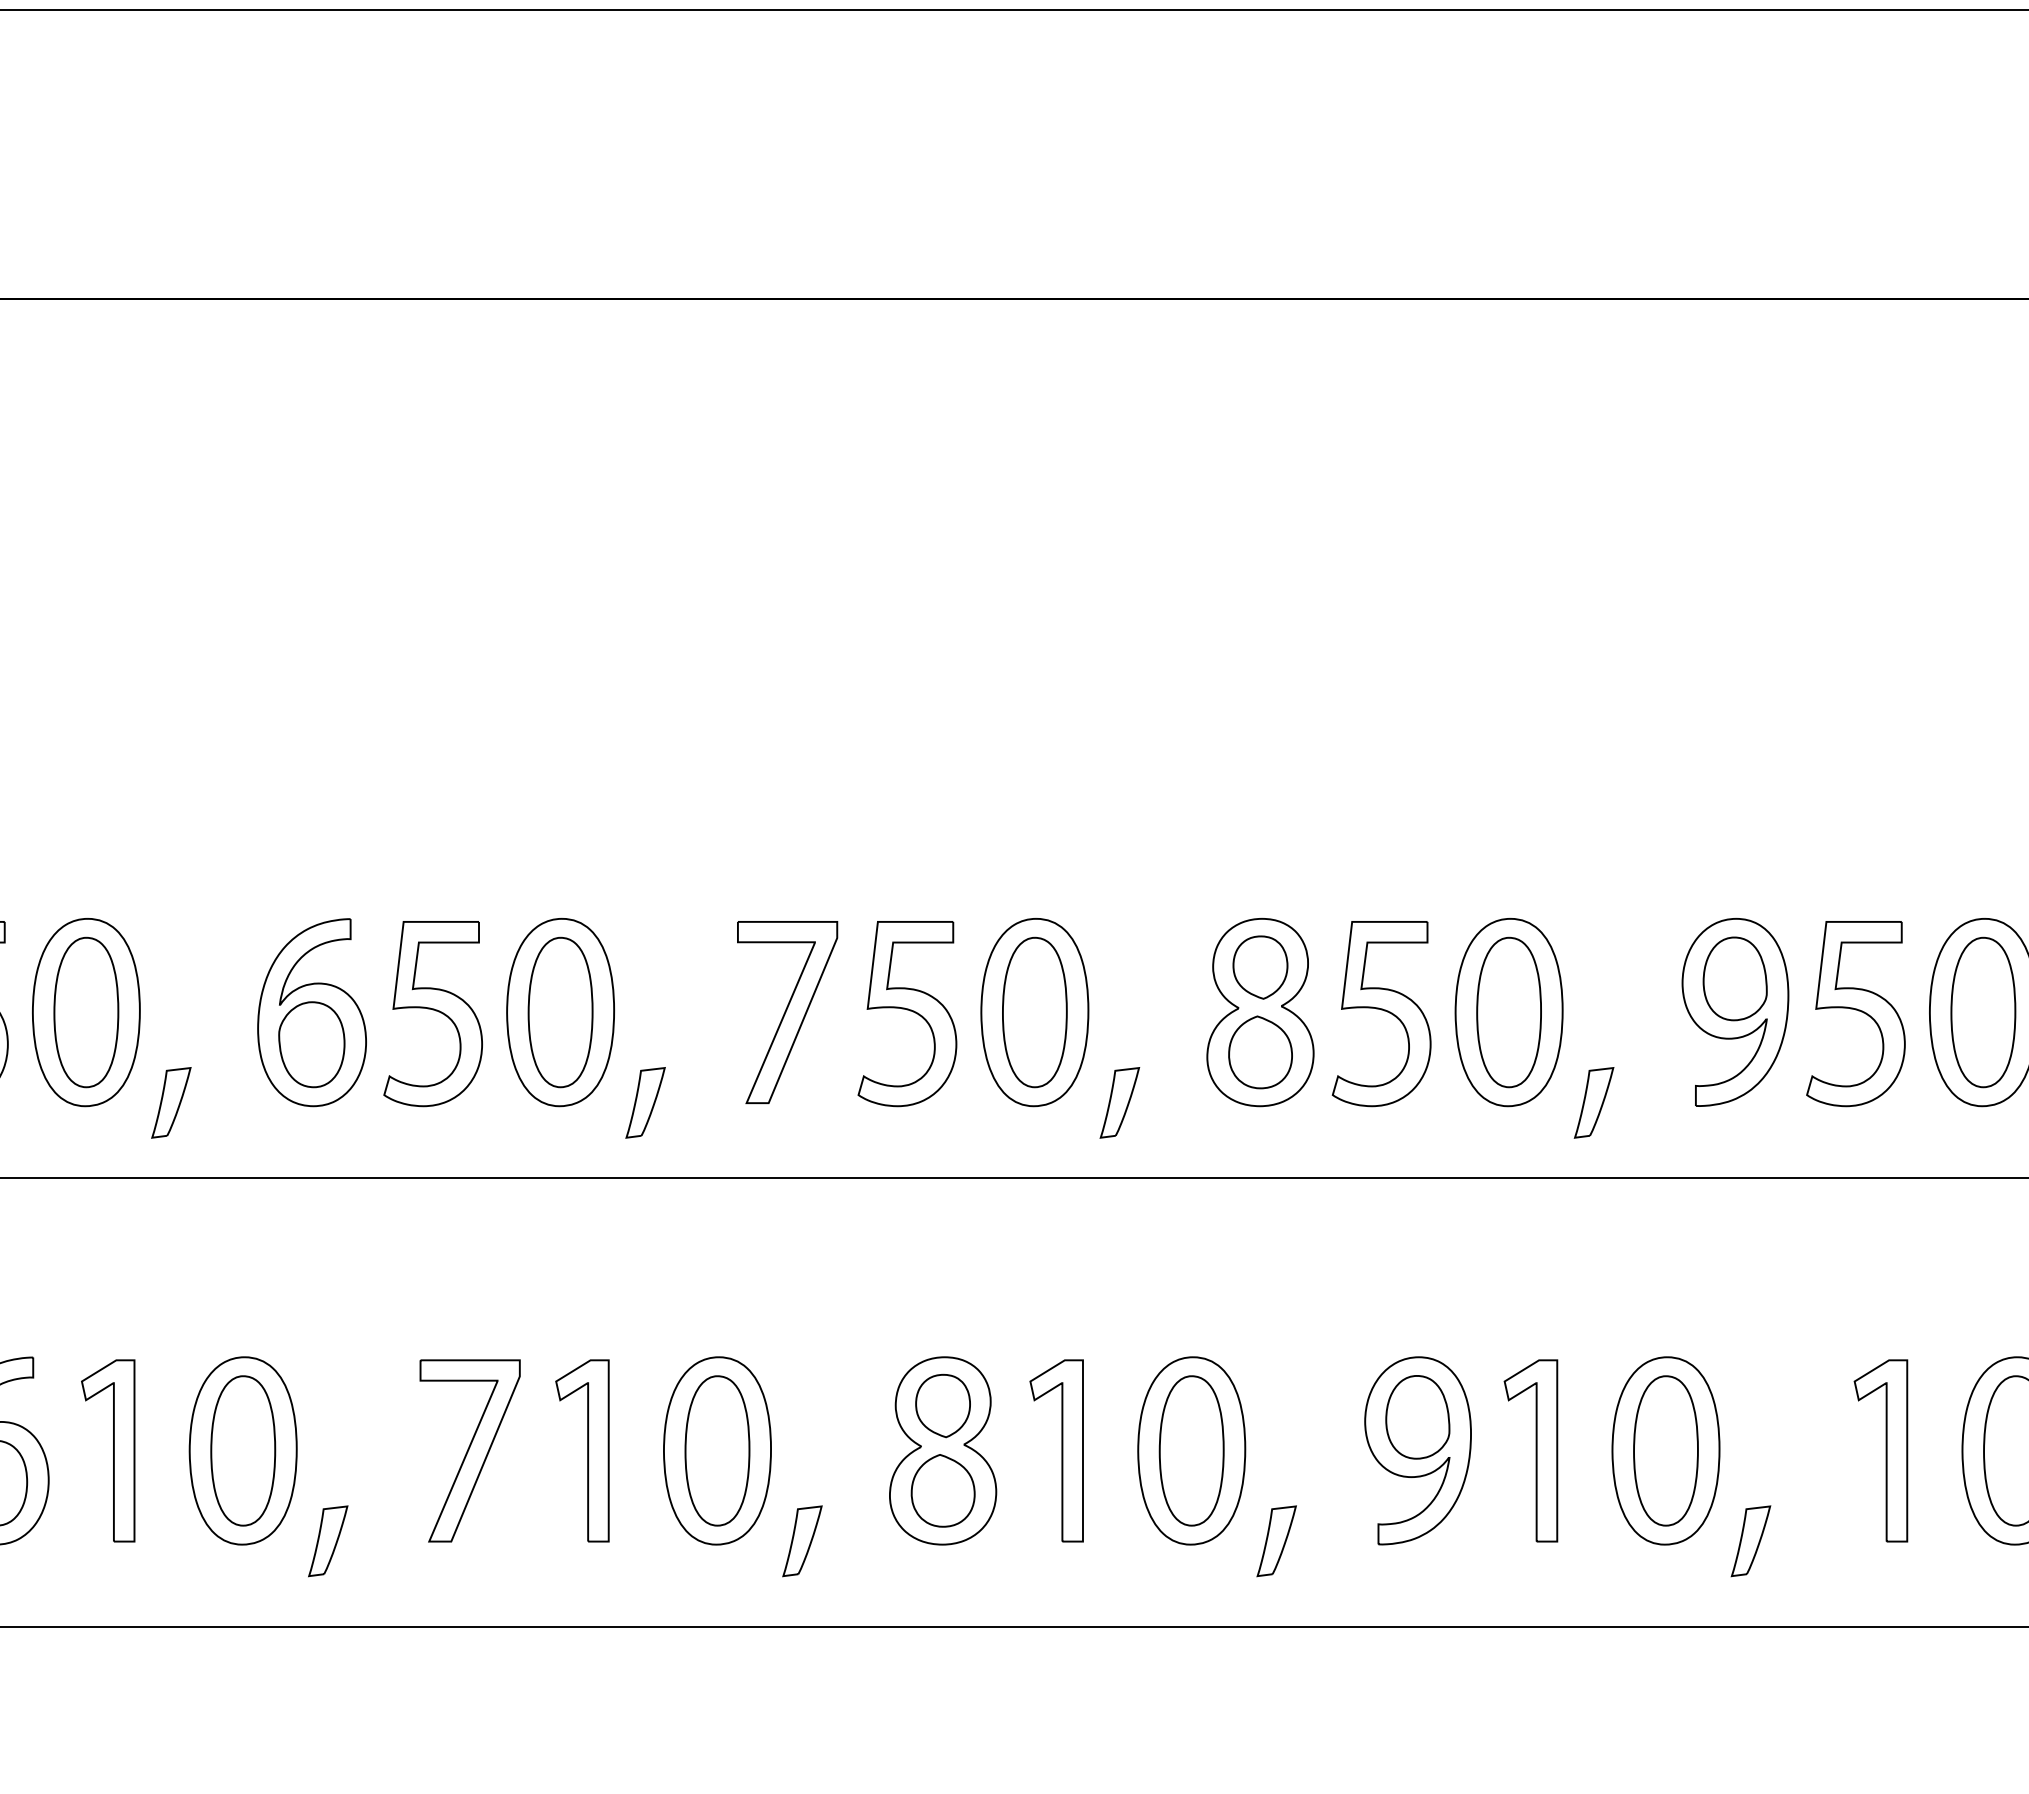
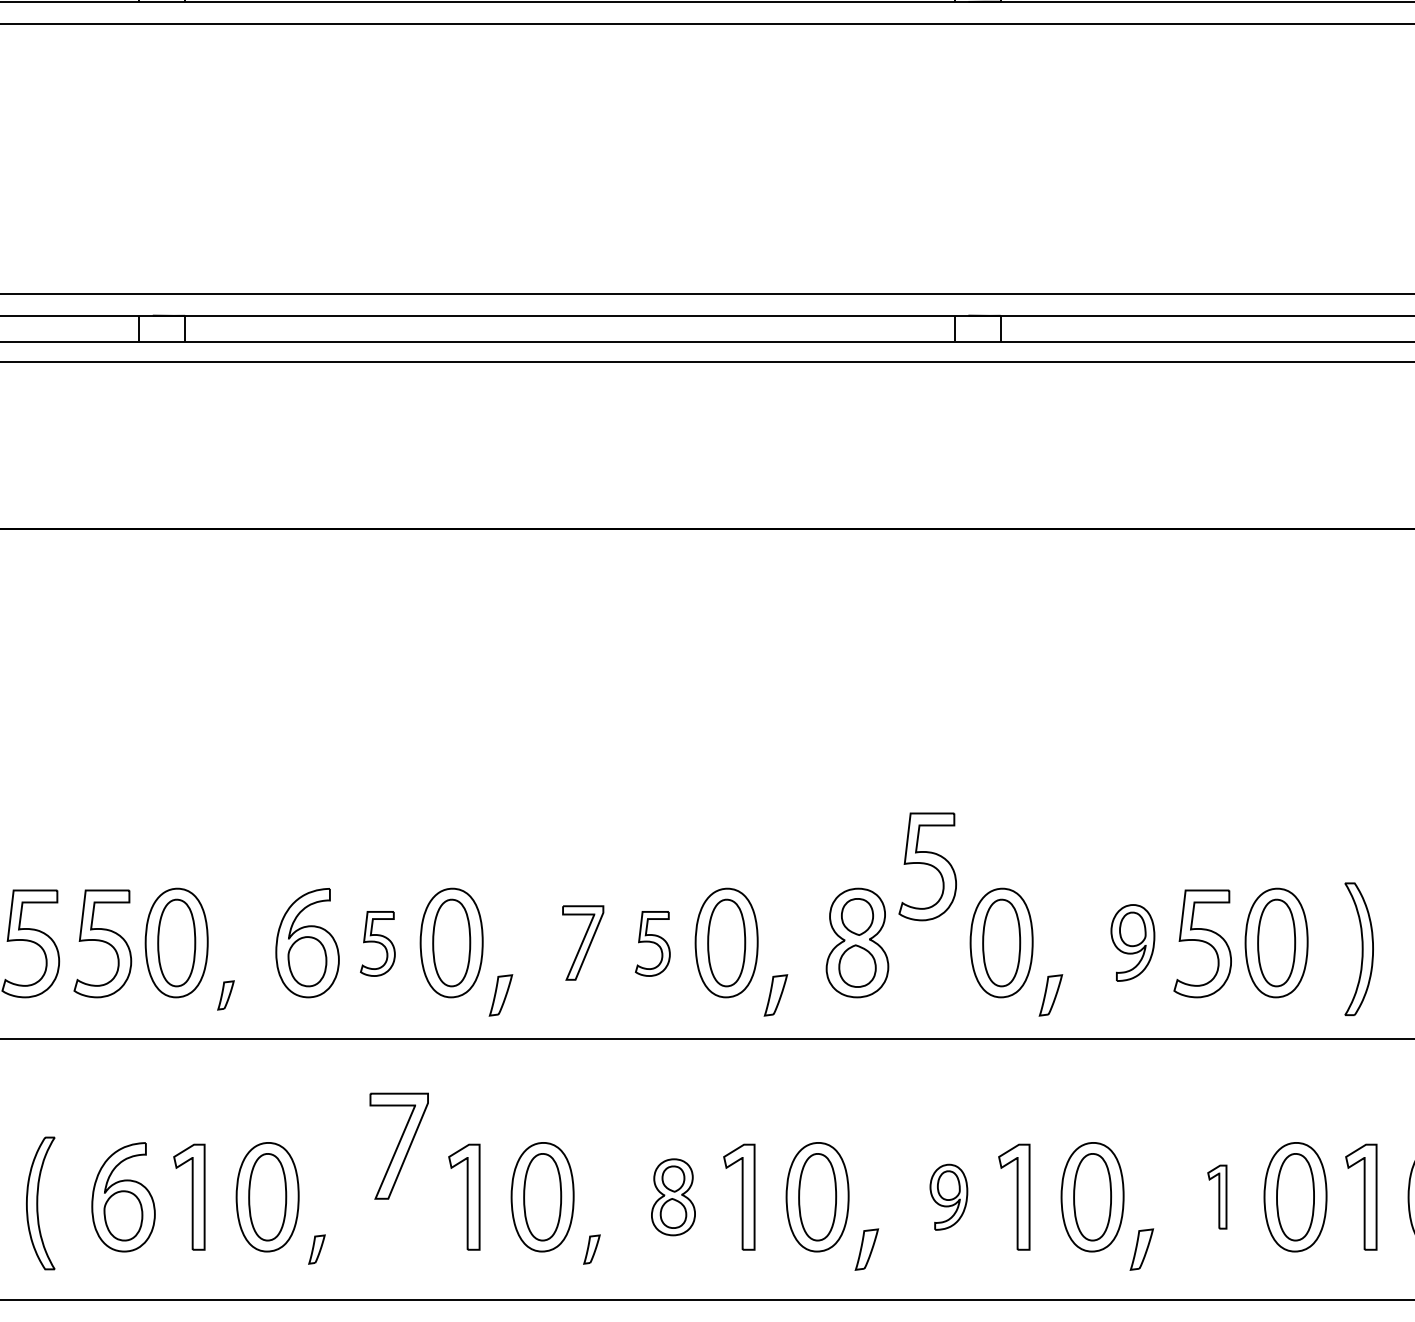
part: (786, 1011) -> (582, 942), size x0.7
part: (1734, 1011) -> (1132, 942), size x0.7
part: (432, 1013) -> (377, 943), size x0.6
part: (906, 1013) -> (652, 943), size x0.6
part: (1381, 1013) -> (927, 866), moved
part: (170, 1102) -> (225, 995), size x0.7
part: (468, 1449) -> (398, 1145), moved
part: (1881, 1449) -> (1217, 1196), size x0.6
part: (943, 1451) -> (673, 1197), size x0.7
part: (1417, 1451) -> (948, 1197), size x0.6
part: (327, 1541) -> (316, 1249), size x0.7
part: (801, 1541) -> (591, 1249), size x0.7

